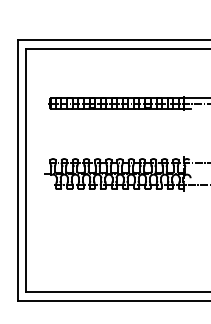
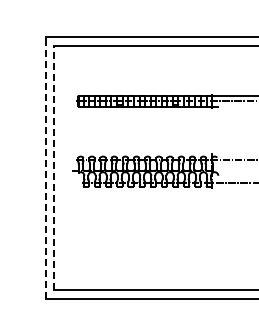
line: (17, 170) -> (45, 168), solid -> dashed
line: (25, 170) -> (53, 168), solid -> dashed

